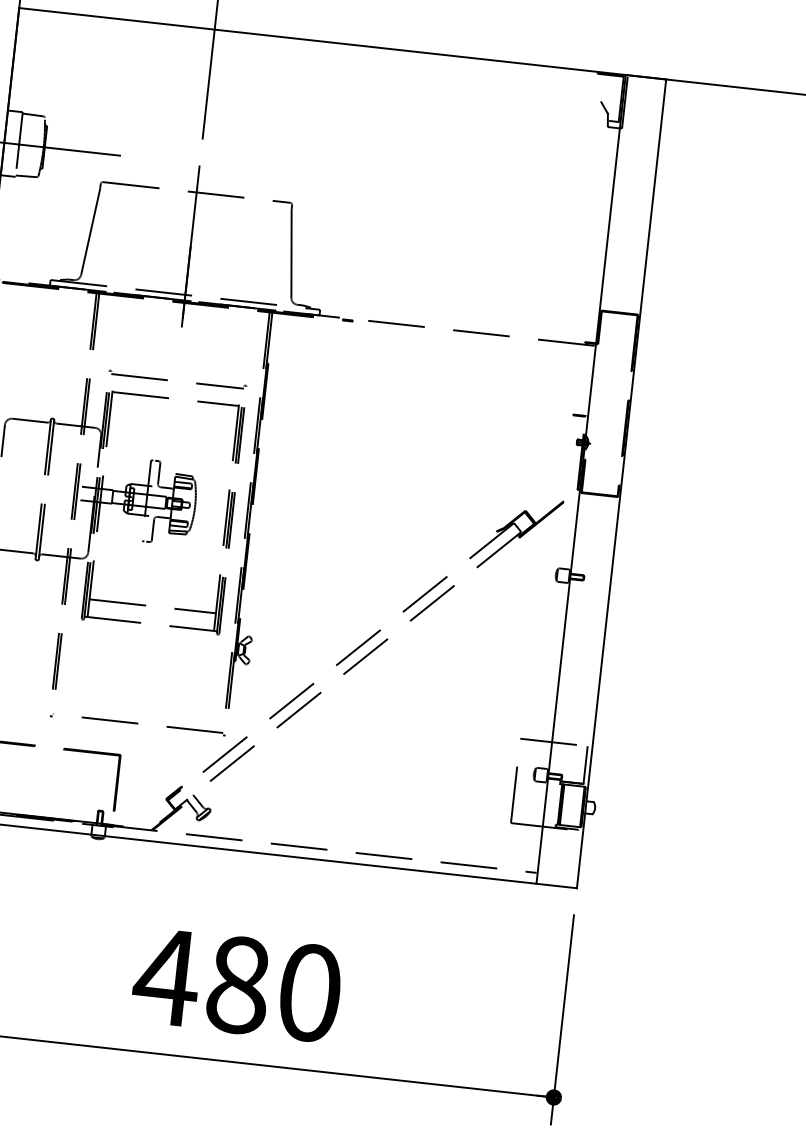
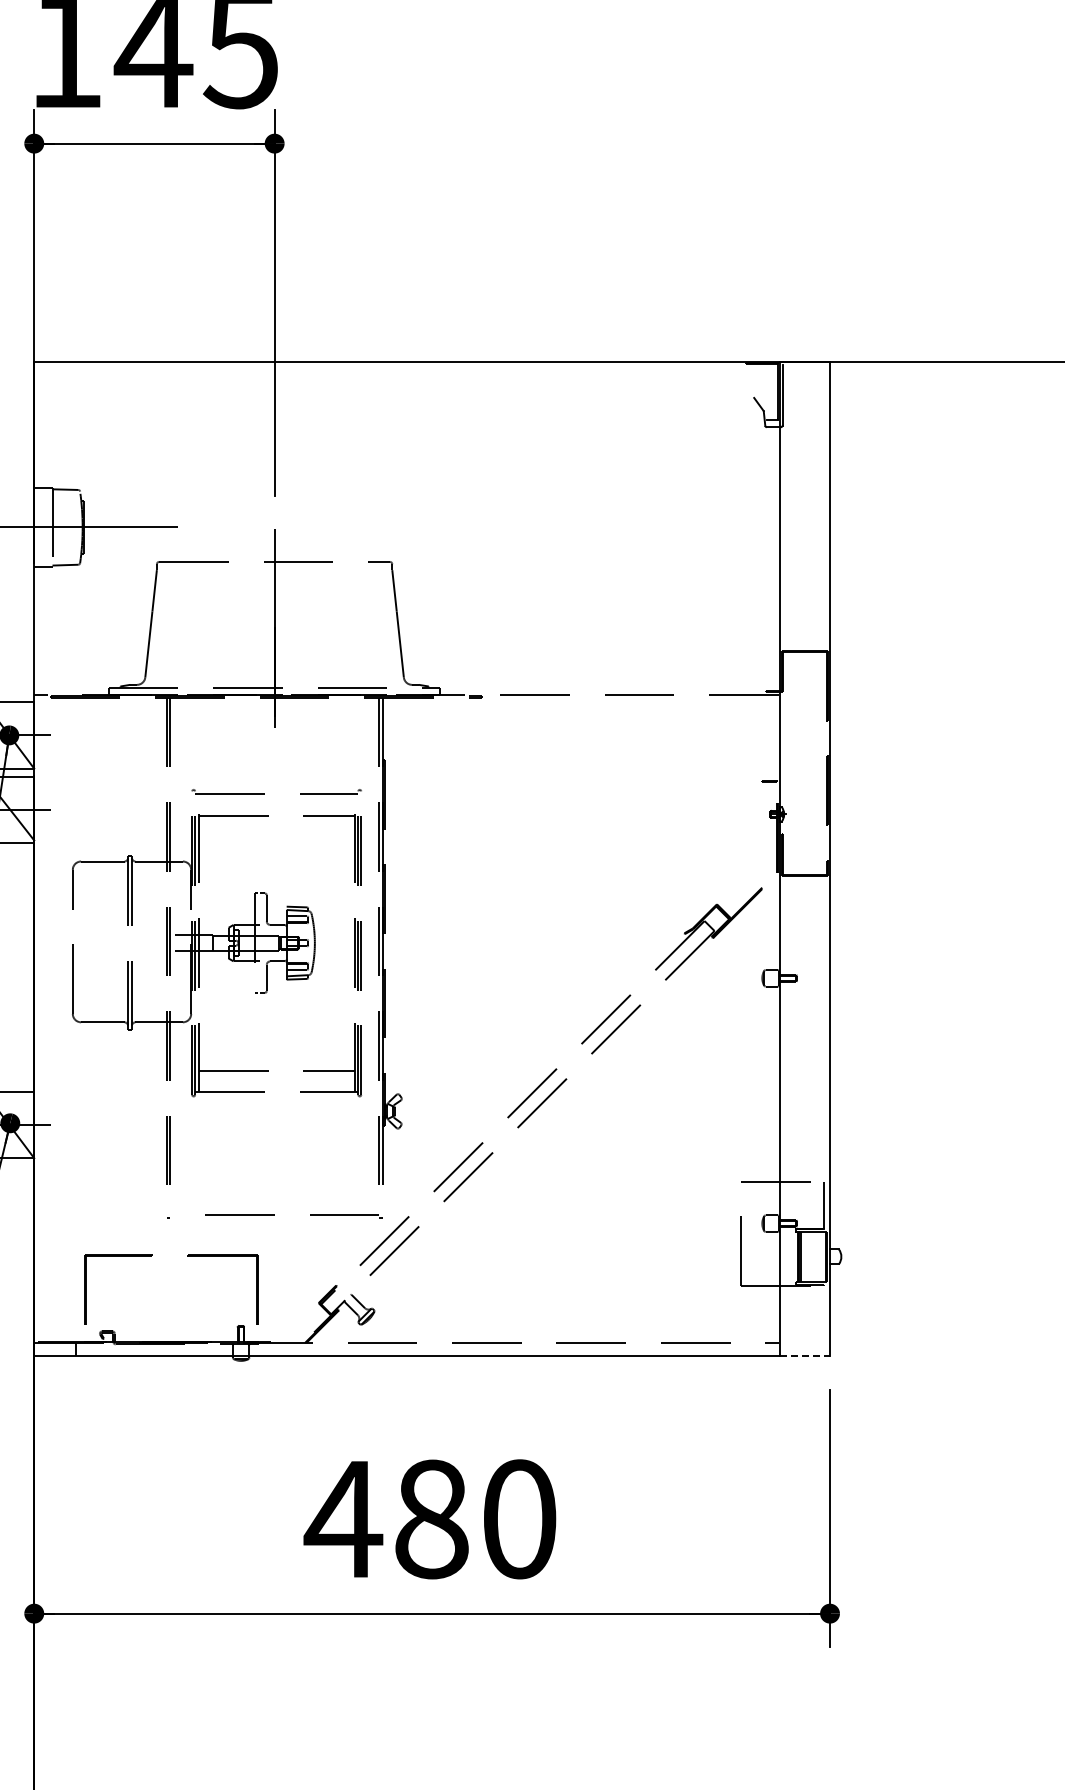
line: (557, 886) -> (805, 1356), solid -> dashed

